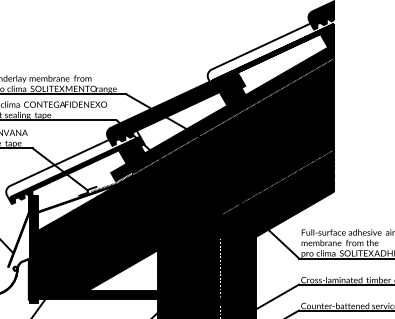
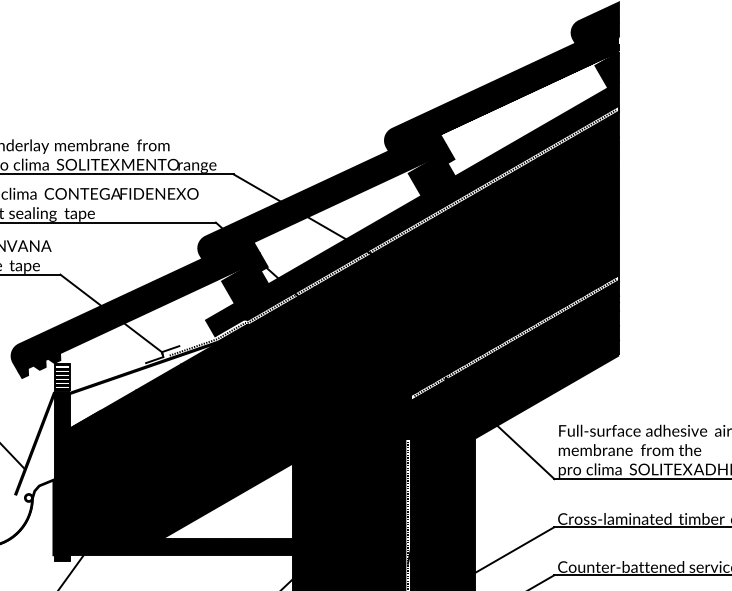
fill: (270, 51) -> (501, 95), added
fill: (73, 165) -> (136, 306), added

